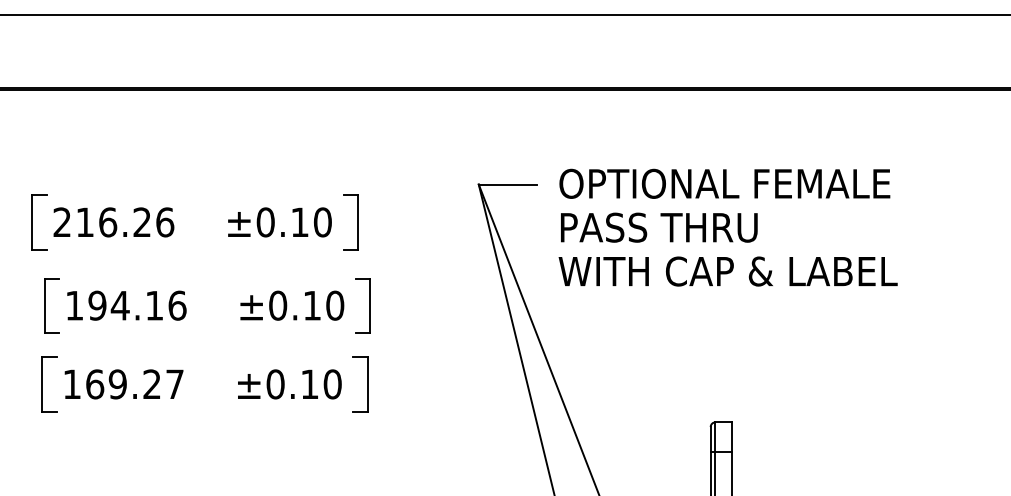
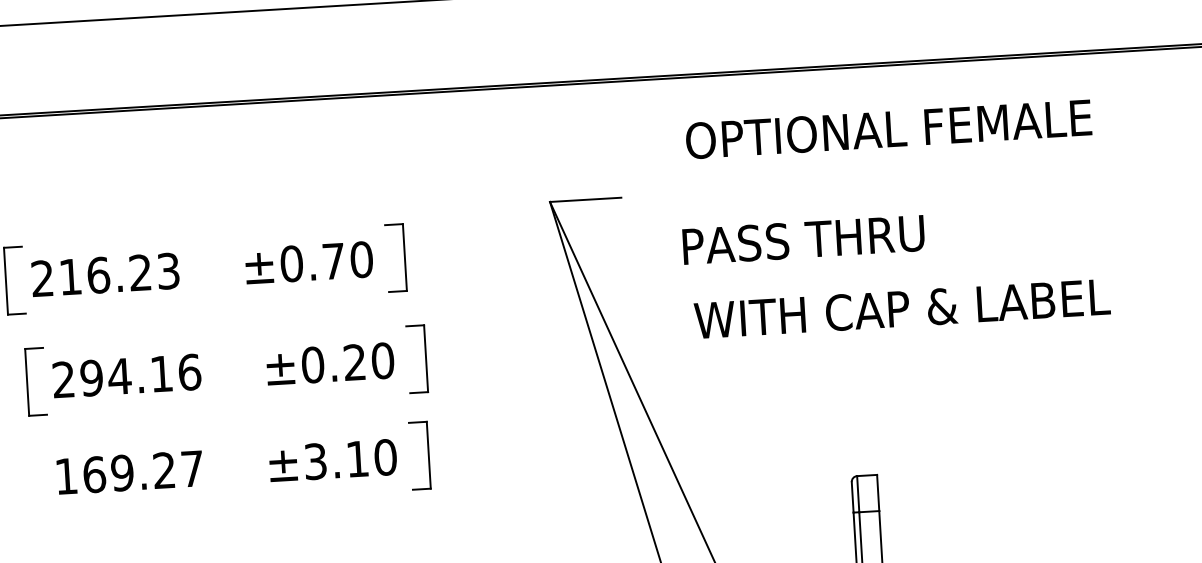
text: (724, 183) -> (888, 128), moved
text: (299, 221) -> (333, 260), ±0.10 -> ±0.70
text: (165, 222) -> (169, 271), 216.26 -> 216.23
text: (659, 227) -> (803, 239), moved
text: (727, 271) -> (901, 308), moved
text: (74, 305) -> (63, 379), 194.16 -> 294.16
text: (311, 305) -> (353, 362), ±0.10 -> ±0.20
part: (42, 384) -> (30, 478), removed
text: (275, 384) -> (315, 461), ±0.10 -> ±3.10

